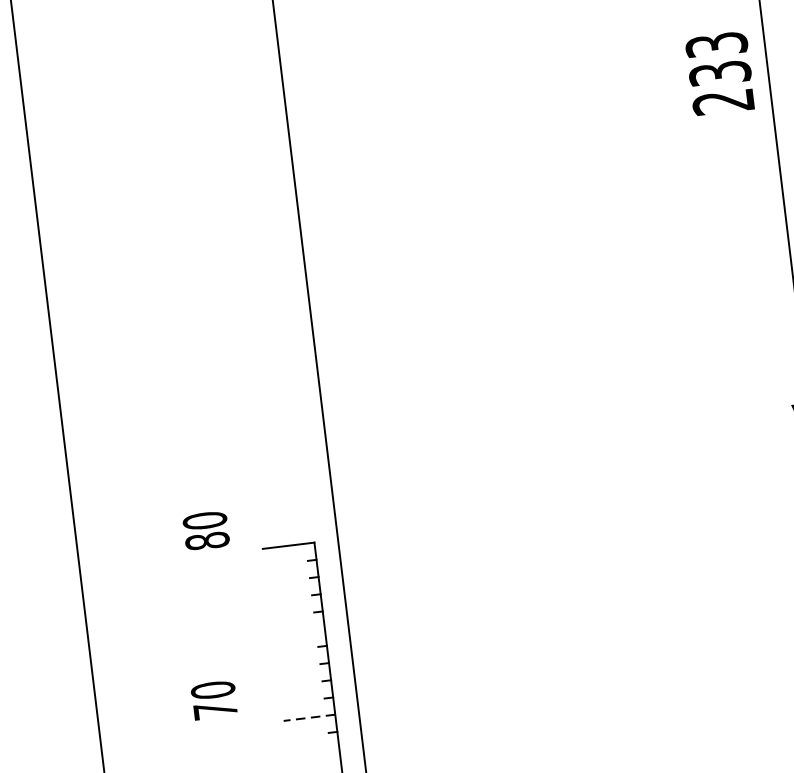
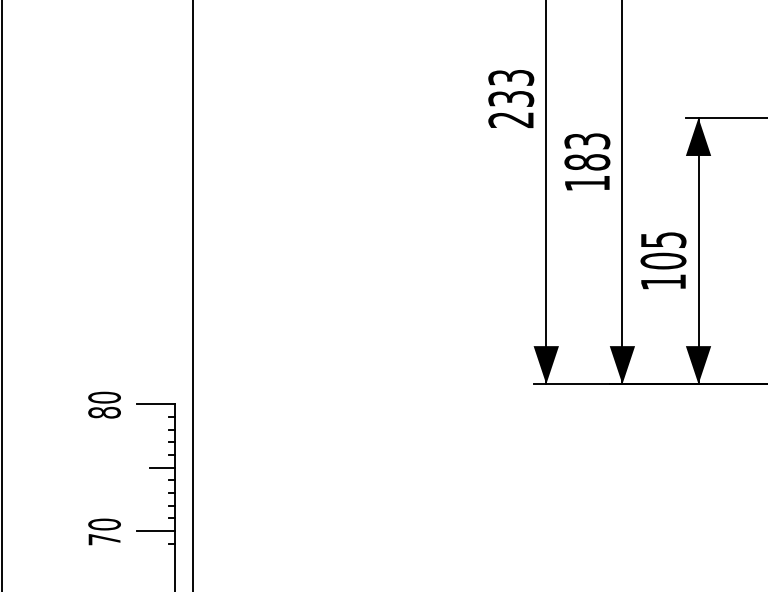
text: (206, 530) -> (104, 404), moved
line: (307, 630) -> (162, 467), added
text: (214, 699) -> (104, 531), moved
line: (308, 718) -> (155, 531), dashed -> solid

